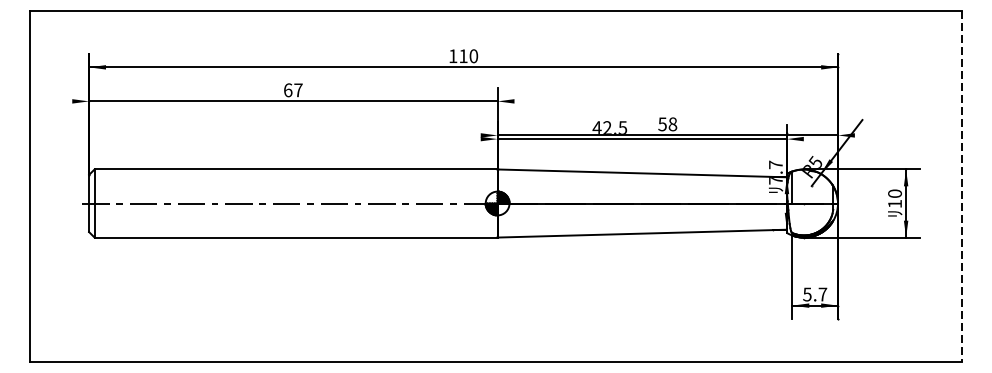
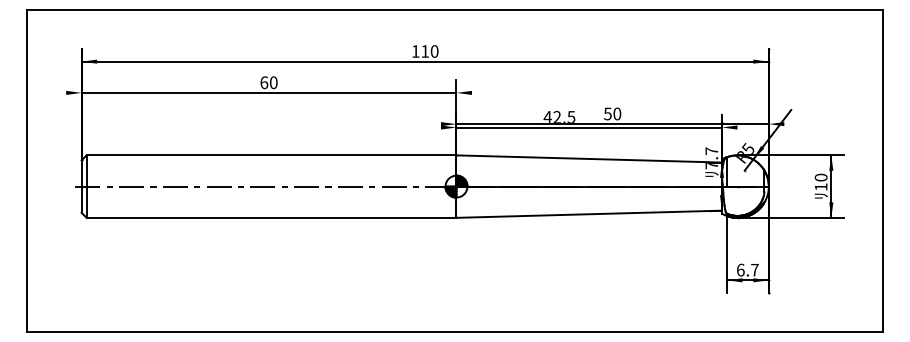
text: (298, 90) -> (273, 82), 67 -> 60
text: (673, 123) -> (617, 113), 58 -> 50
line: (961, 187) -> (882, 171), dashed -> solid
text: (807, 293) -> (740, 269), 5.7 -> 6.7

